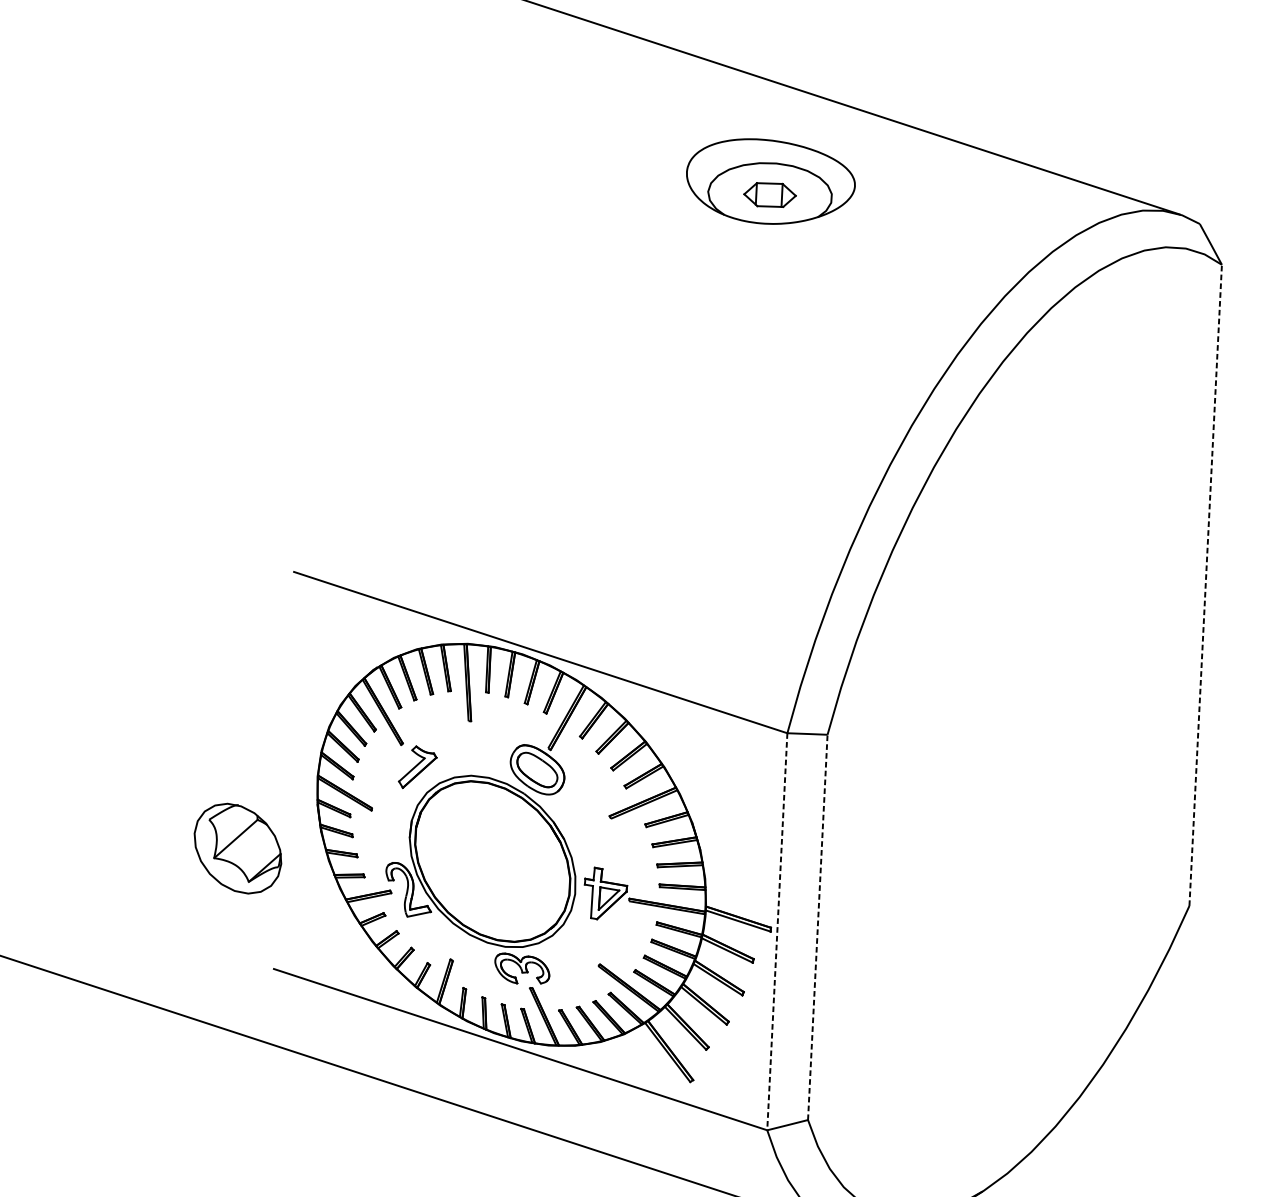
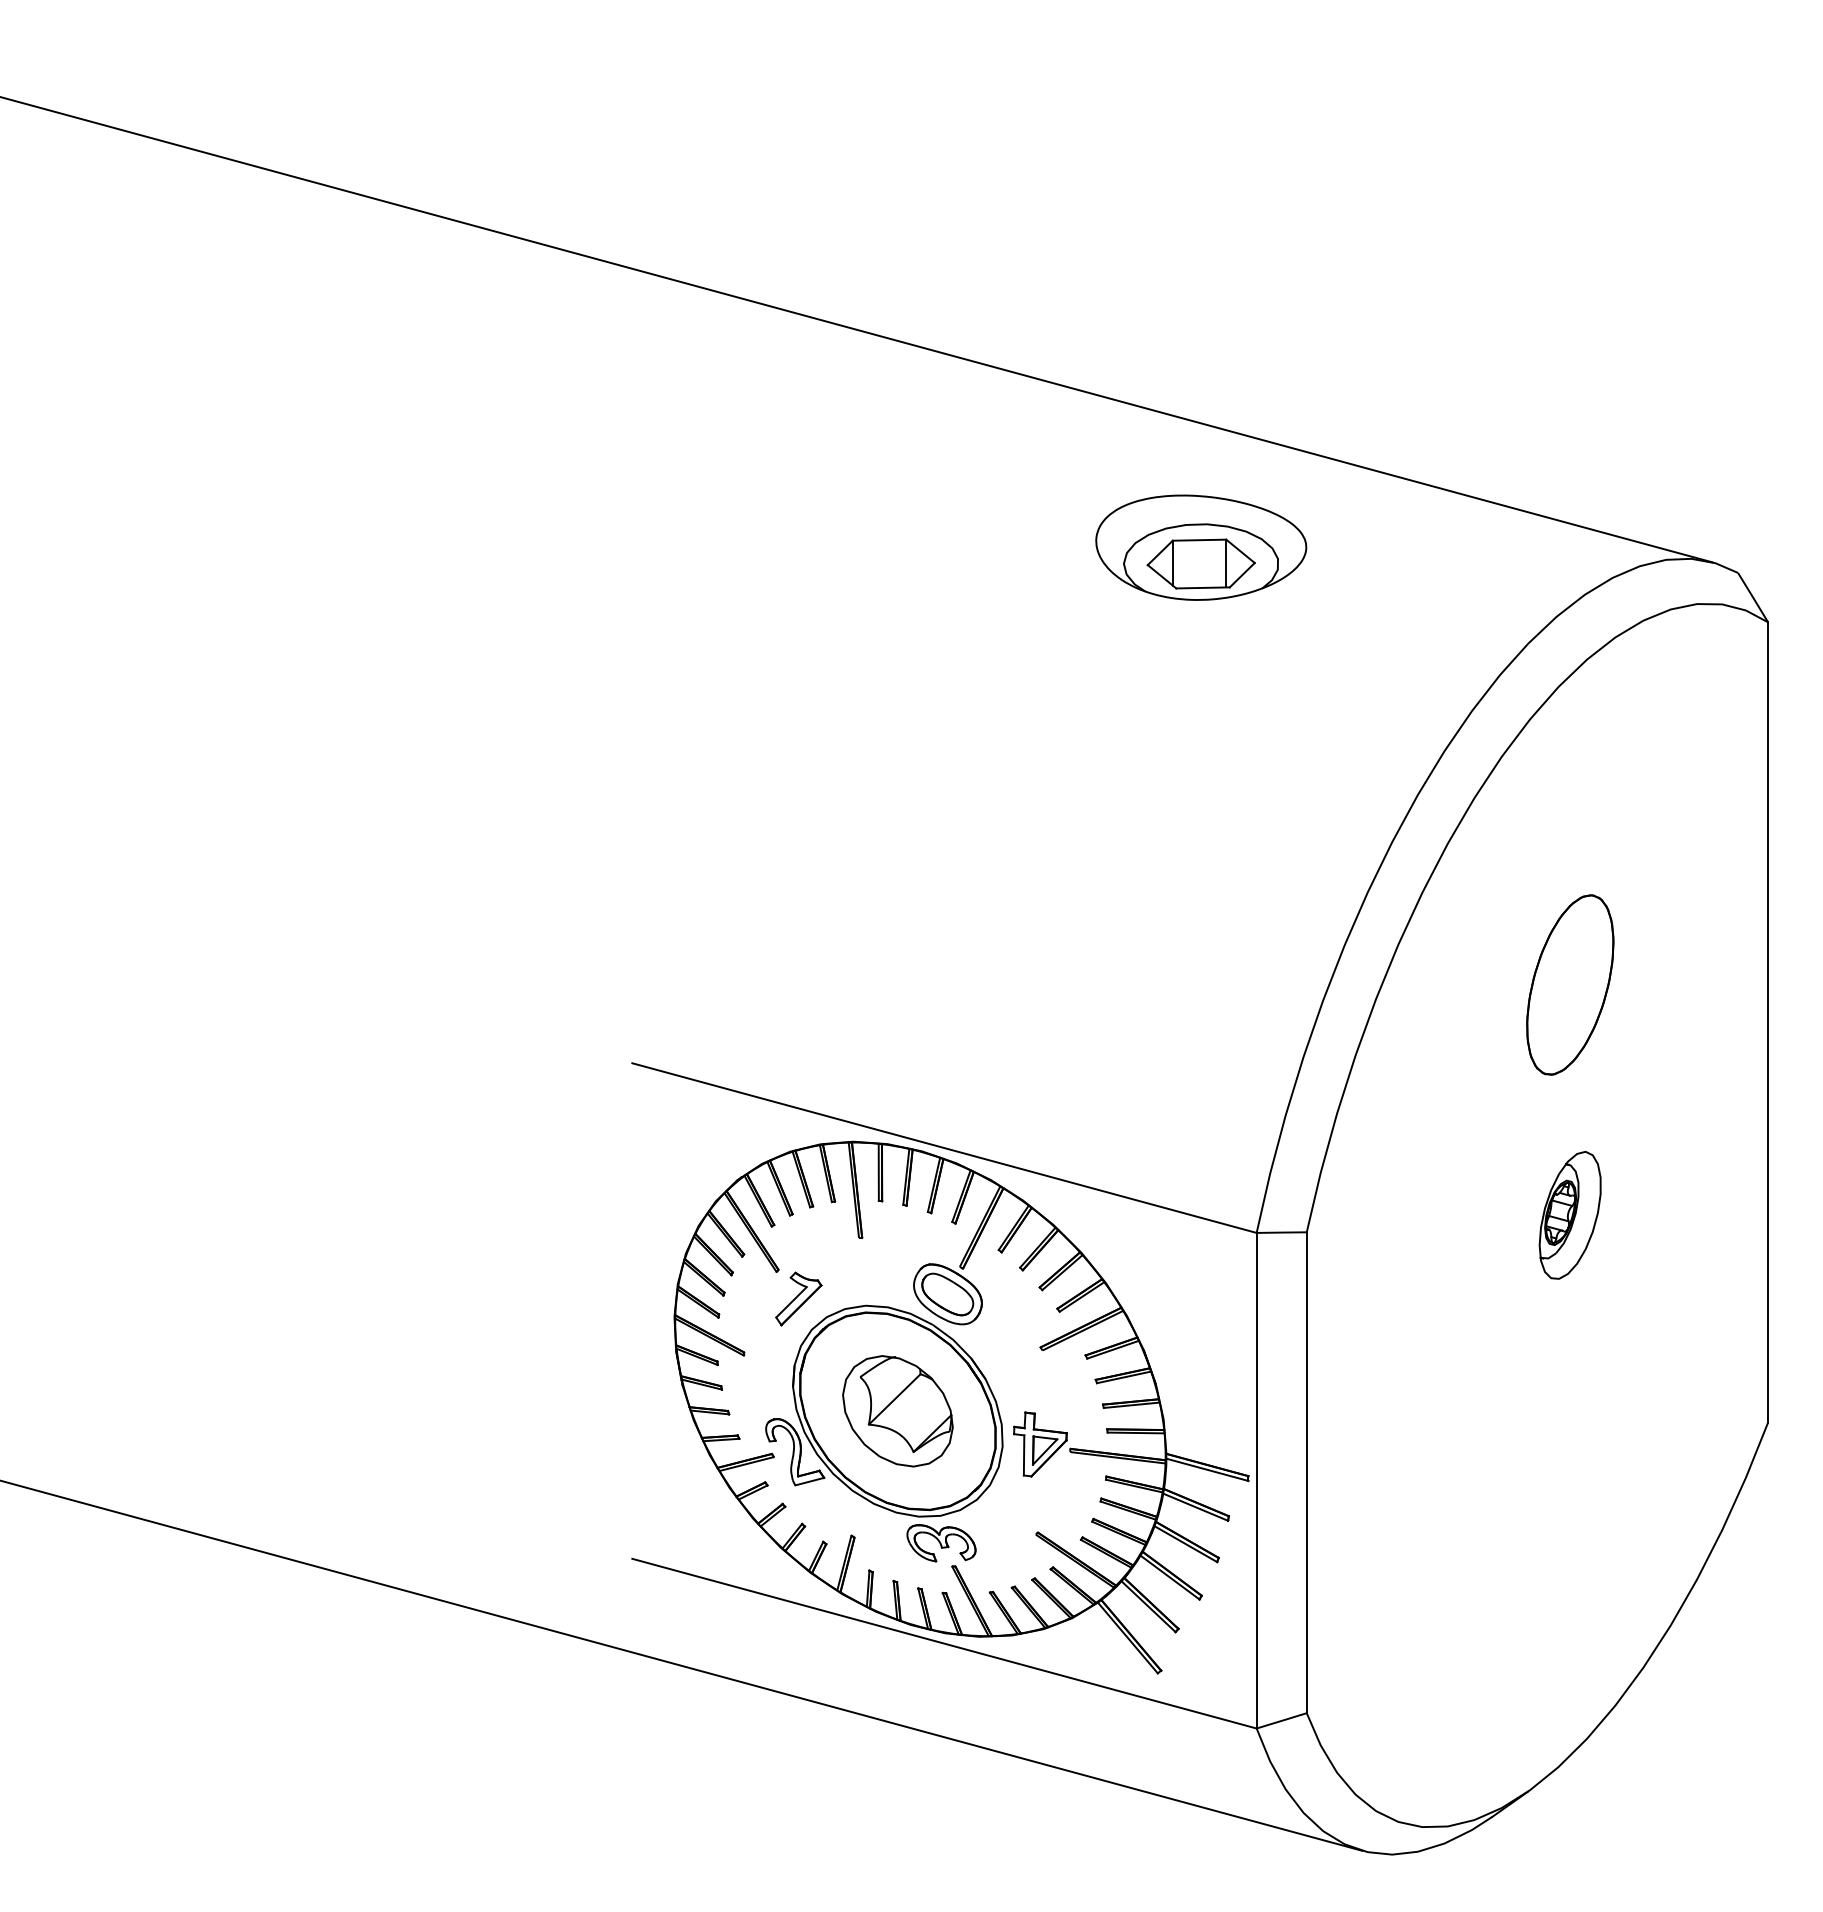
part: (769, 194) -> (1200, 563), size x1.67
part: (1048, 546) -> (1570, 984), added
line: (1206, 584) -> (1768, 1021), dashed -> solid
part: (1038, 731) -> (1569, 1214), added
part: (237, 848) -> (897, 1411), moved
line: (817, 927) -> (1306, 1472), dashed -> solid
line: (777, 931) -> (1256, 1480), dashed -> solid

